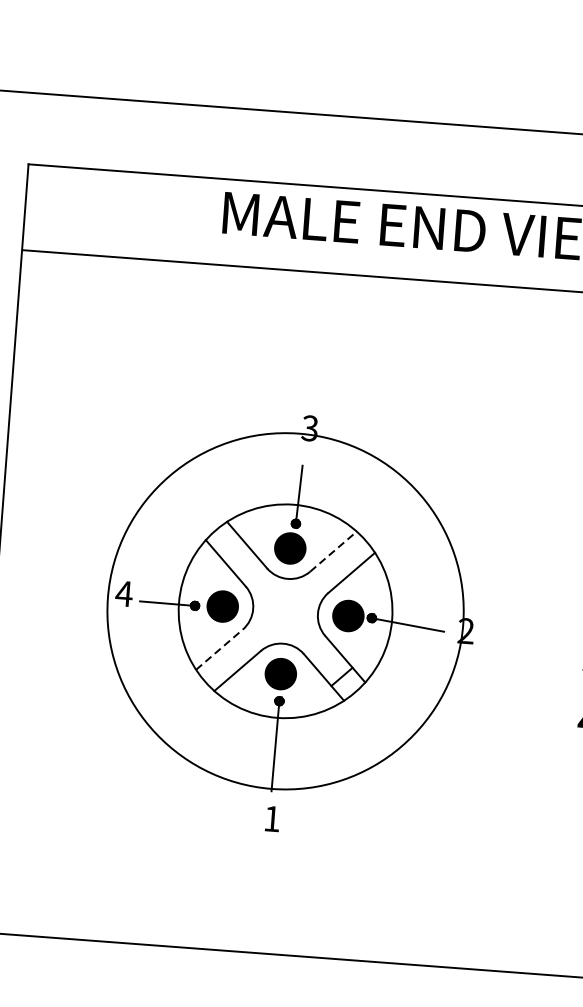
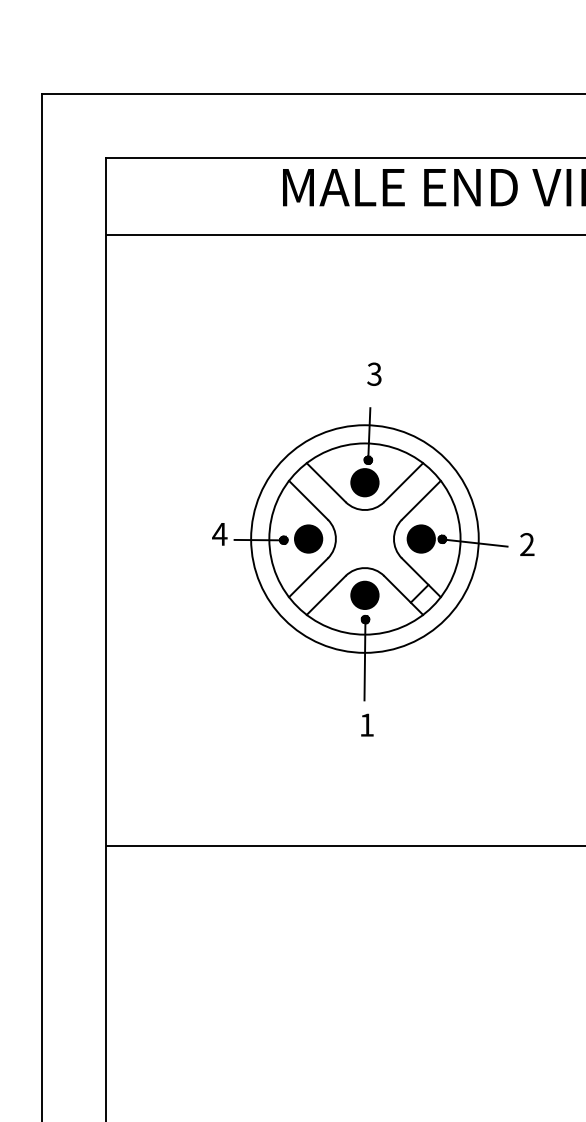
line: (334, 551) -> (404, 482), dashed -> solid
circle: (285, 610) -> (364, 538), size x0.71
line: (219, 649) -> (308, 577), dashed -> solid

